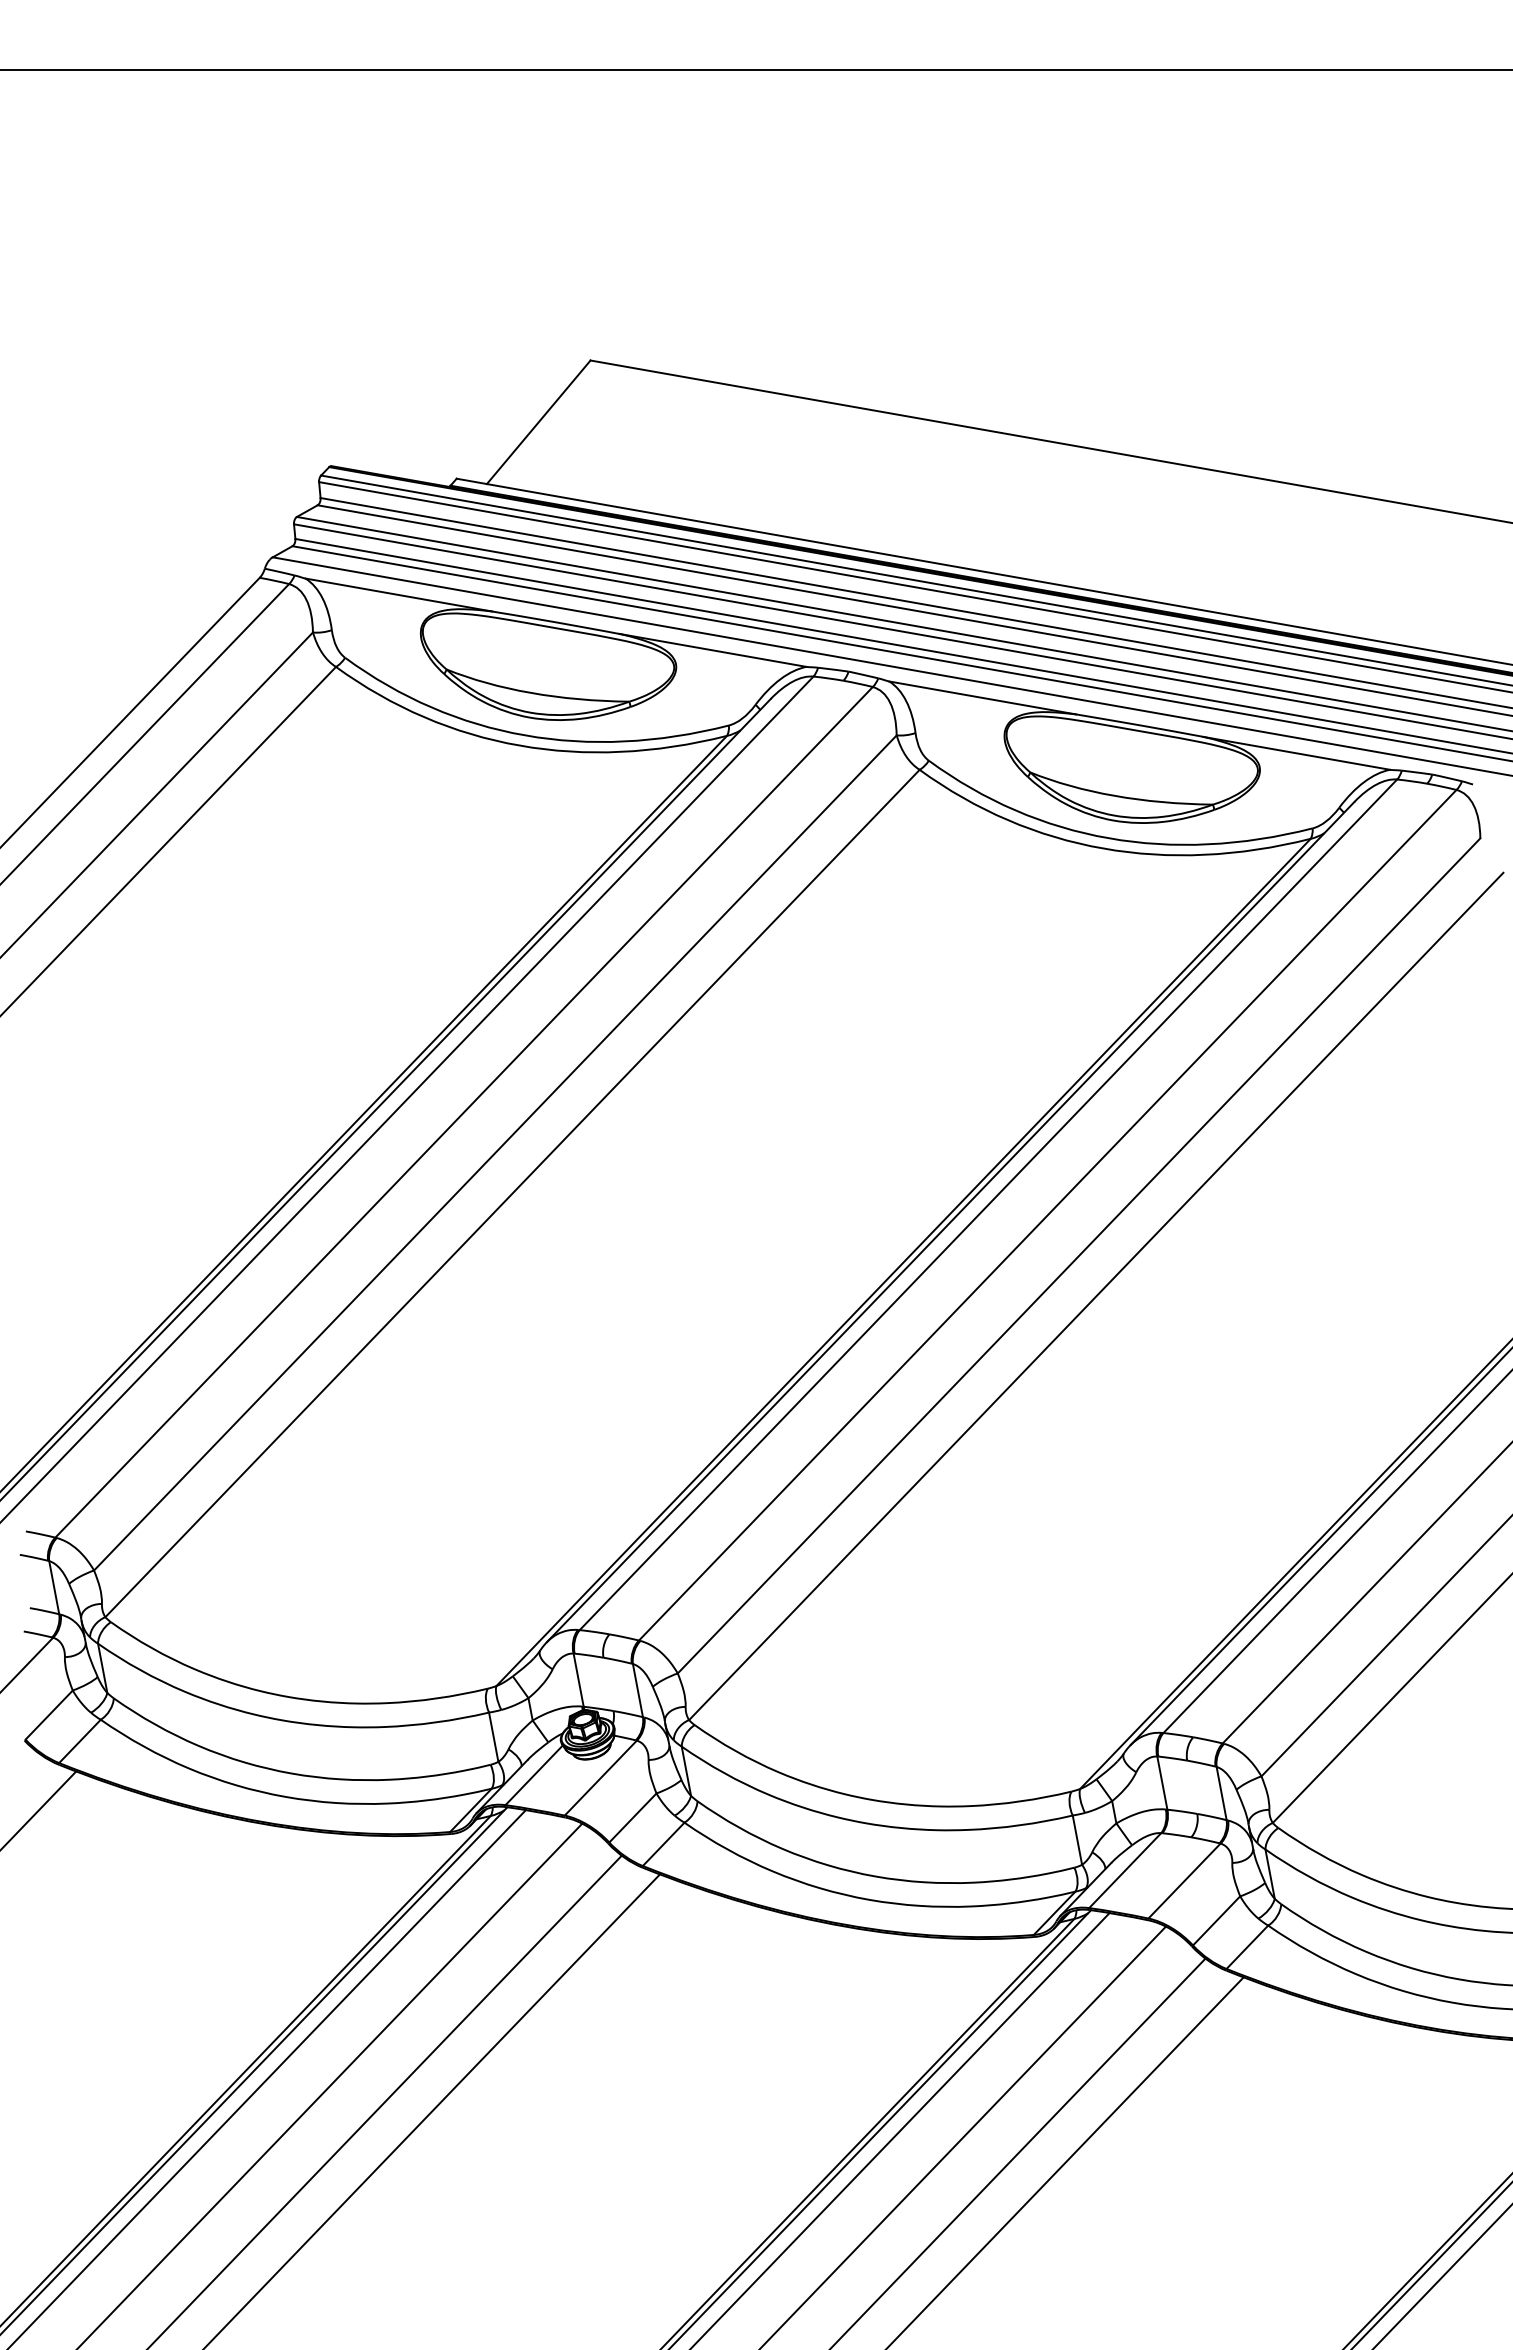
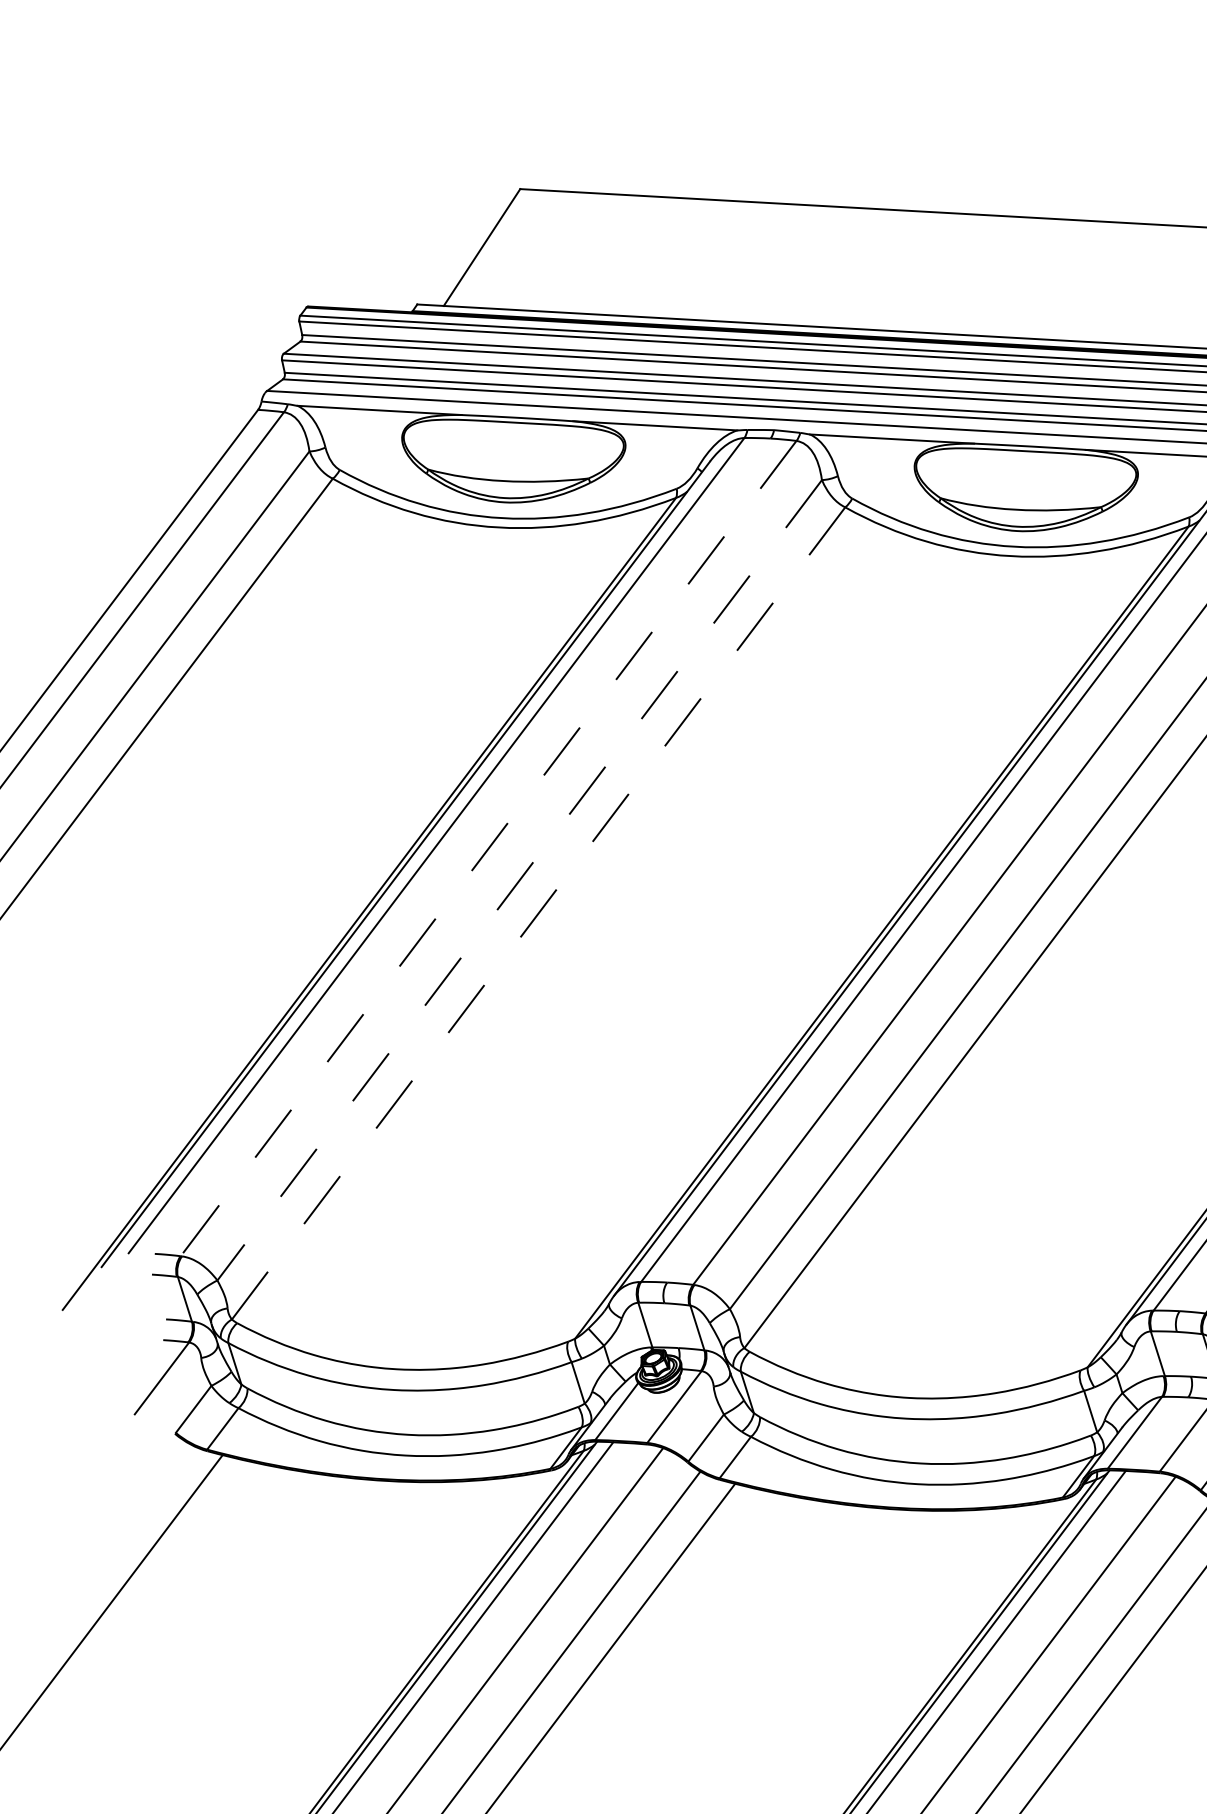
line: (464, 1112) -> (488, 848), solid -> dashed
line: (495, 1153) -> (519, 880), solid -> dashed
line: (512, 1193) -> (538, 913), solid -> dashed

